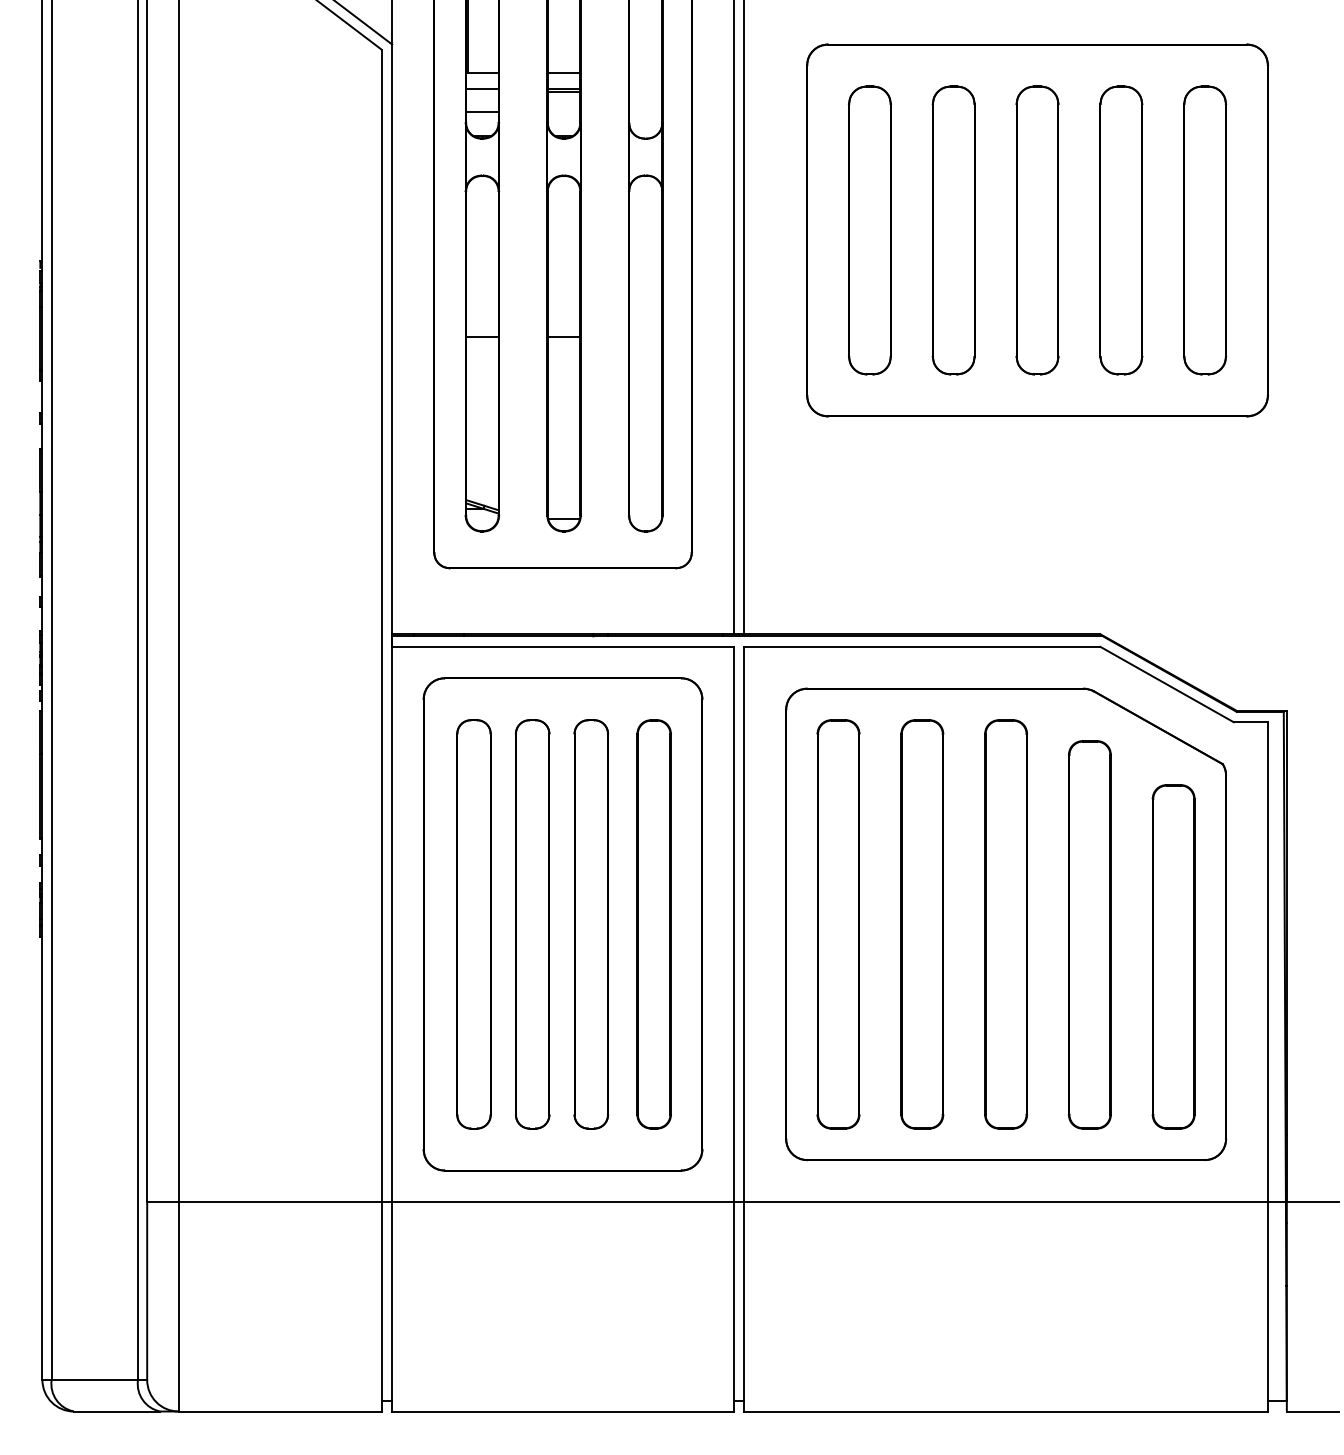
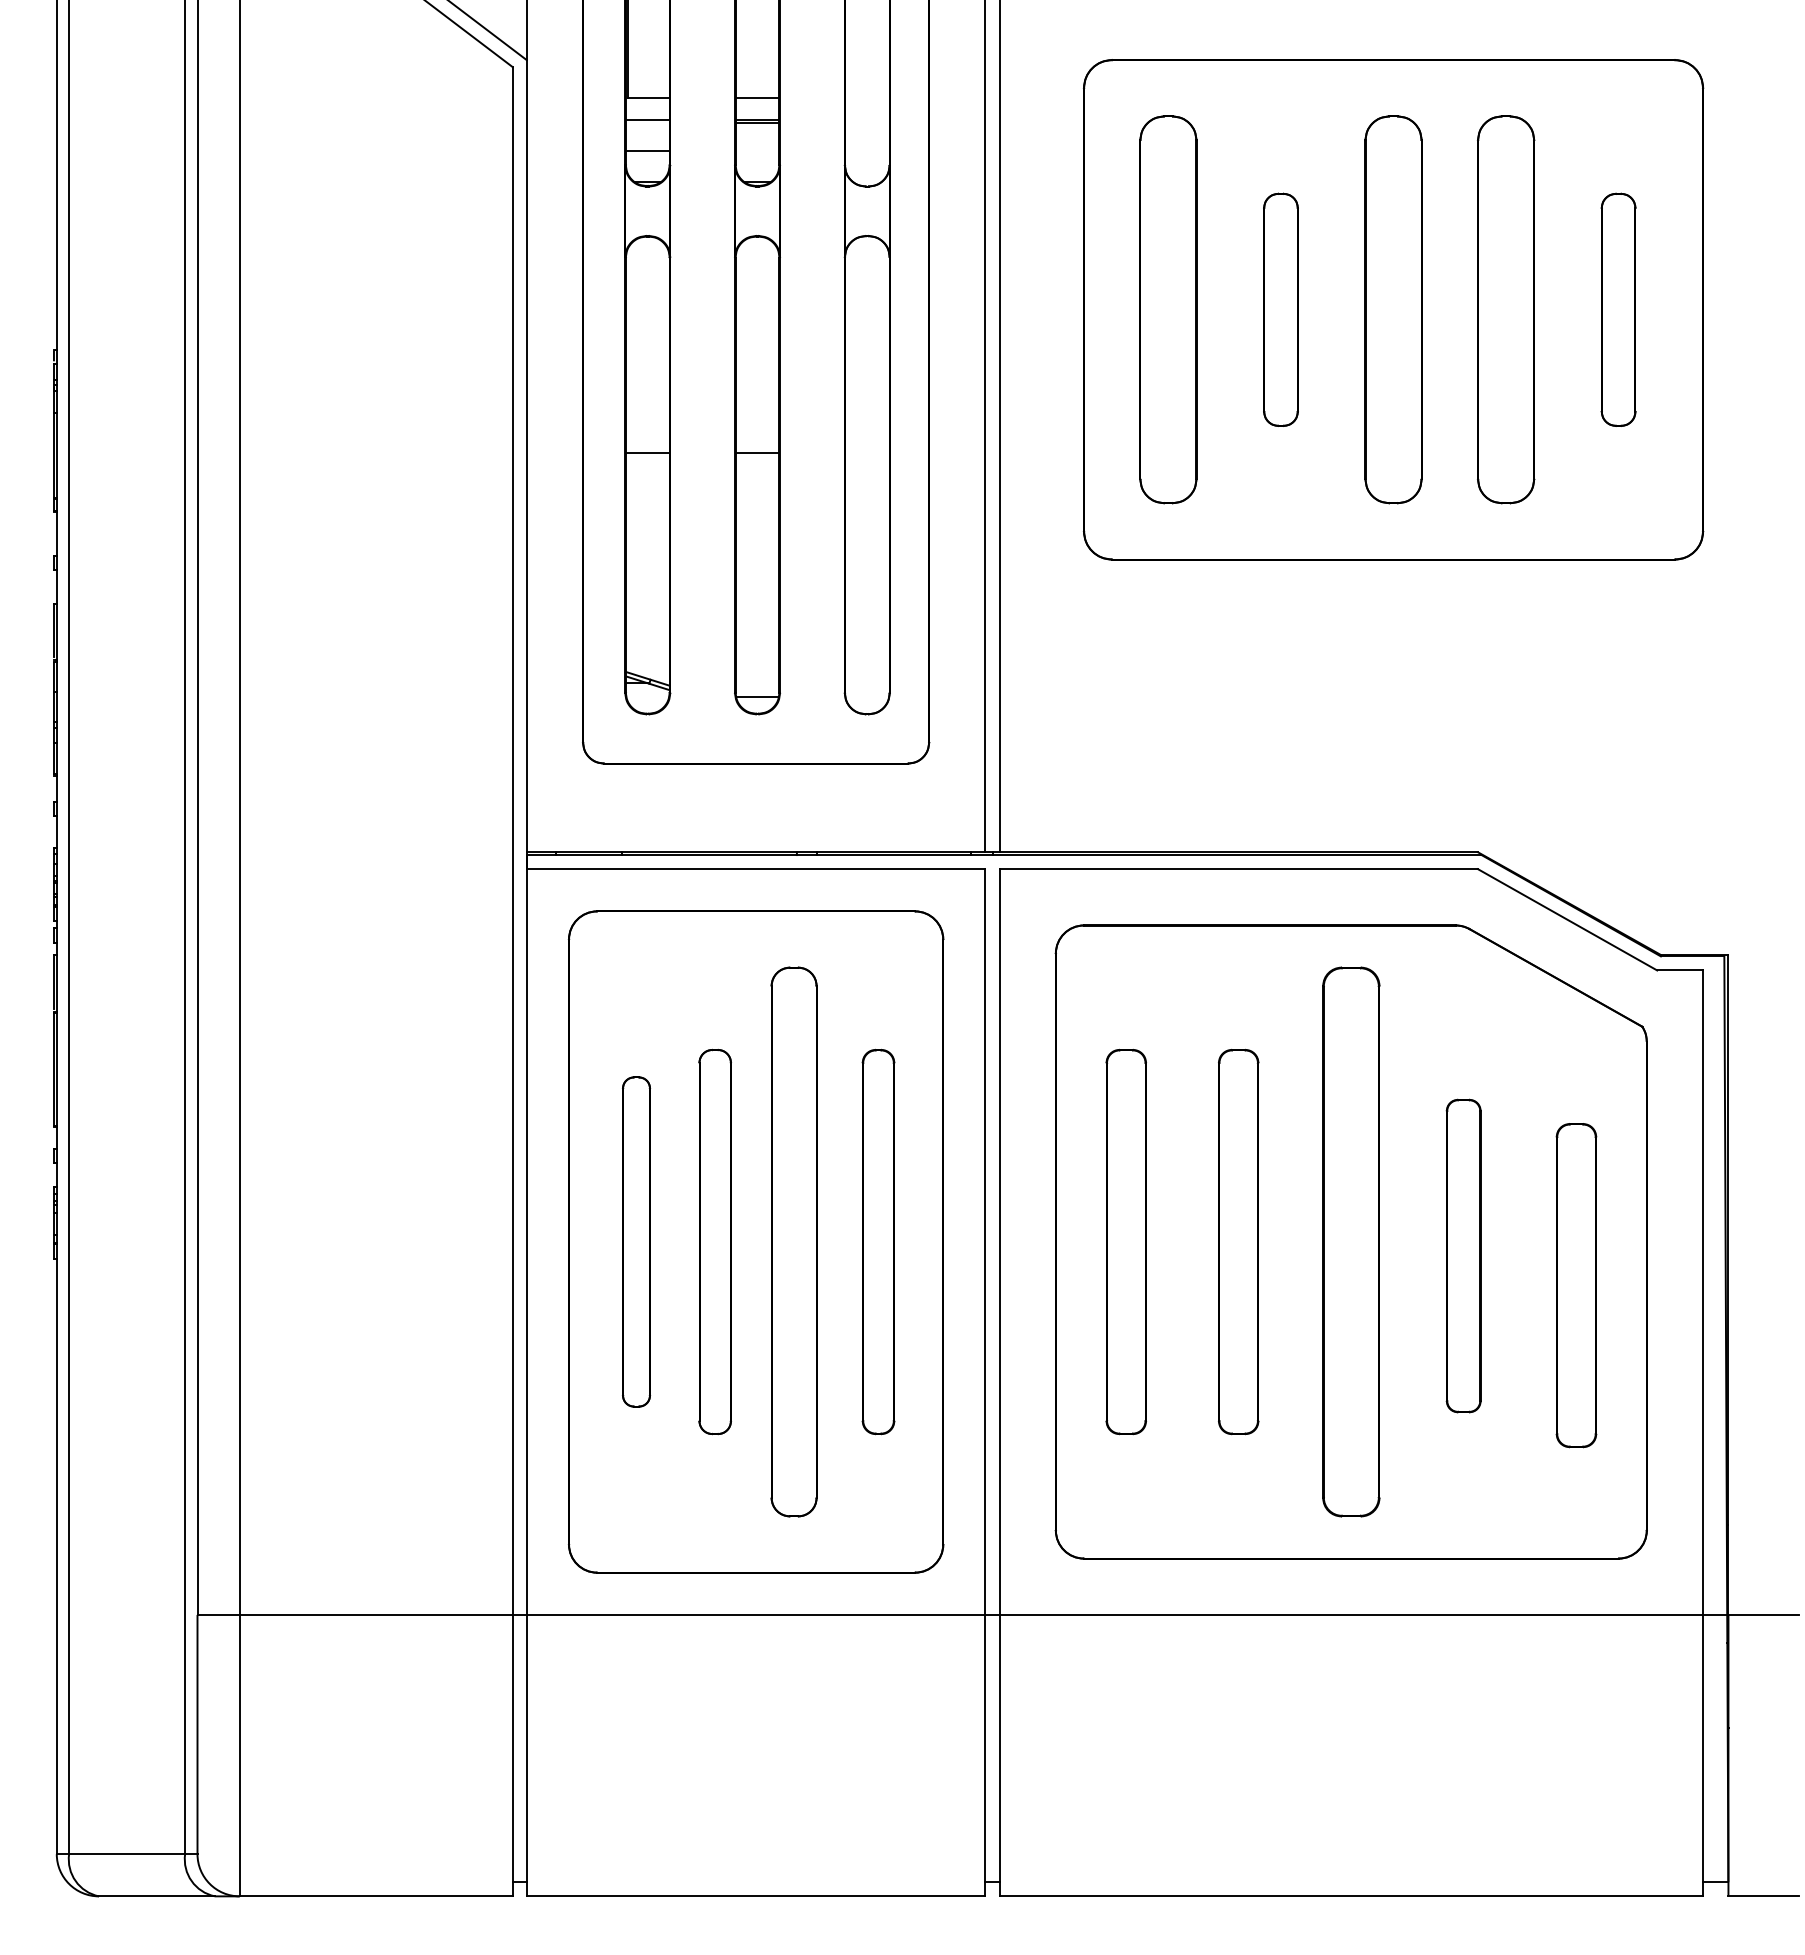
part: (953, 230) -> (1280, 309), size x0.6
part: (1204, 230) -> (1618, 309), size x0.6
part: (473, 924) -> (636, 1241), size x0.6
part: (532, 924) -> (714, 1241), size x0.7
part: (654, 924) -> (878, 1241), size x0.7
part: (838, 924) -> (1126, 1241), size x0.7
part: (922, 924) -> (1238, 1241), size x0.7
part: (1089, 934) -> (1463, 1255), size x0.6
part: (1173, 956) -> (1576, 1285), size x0.7

